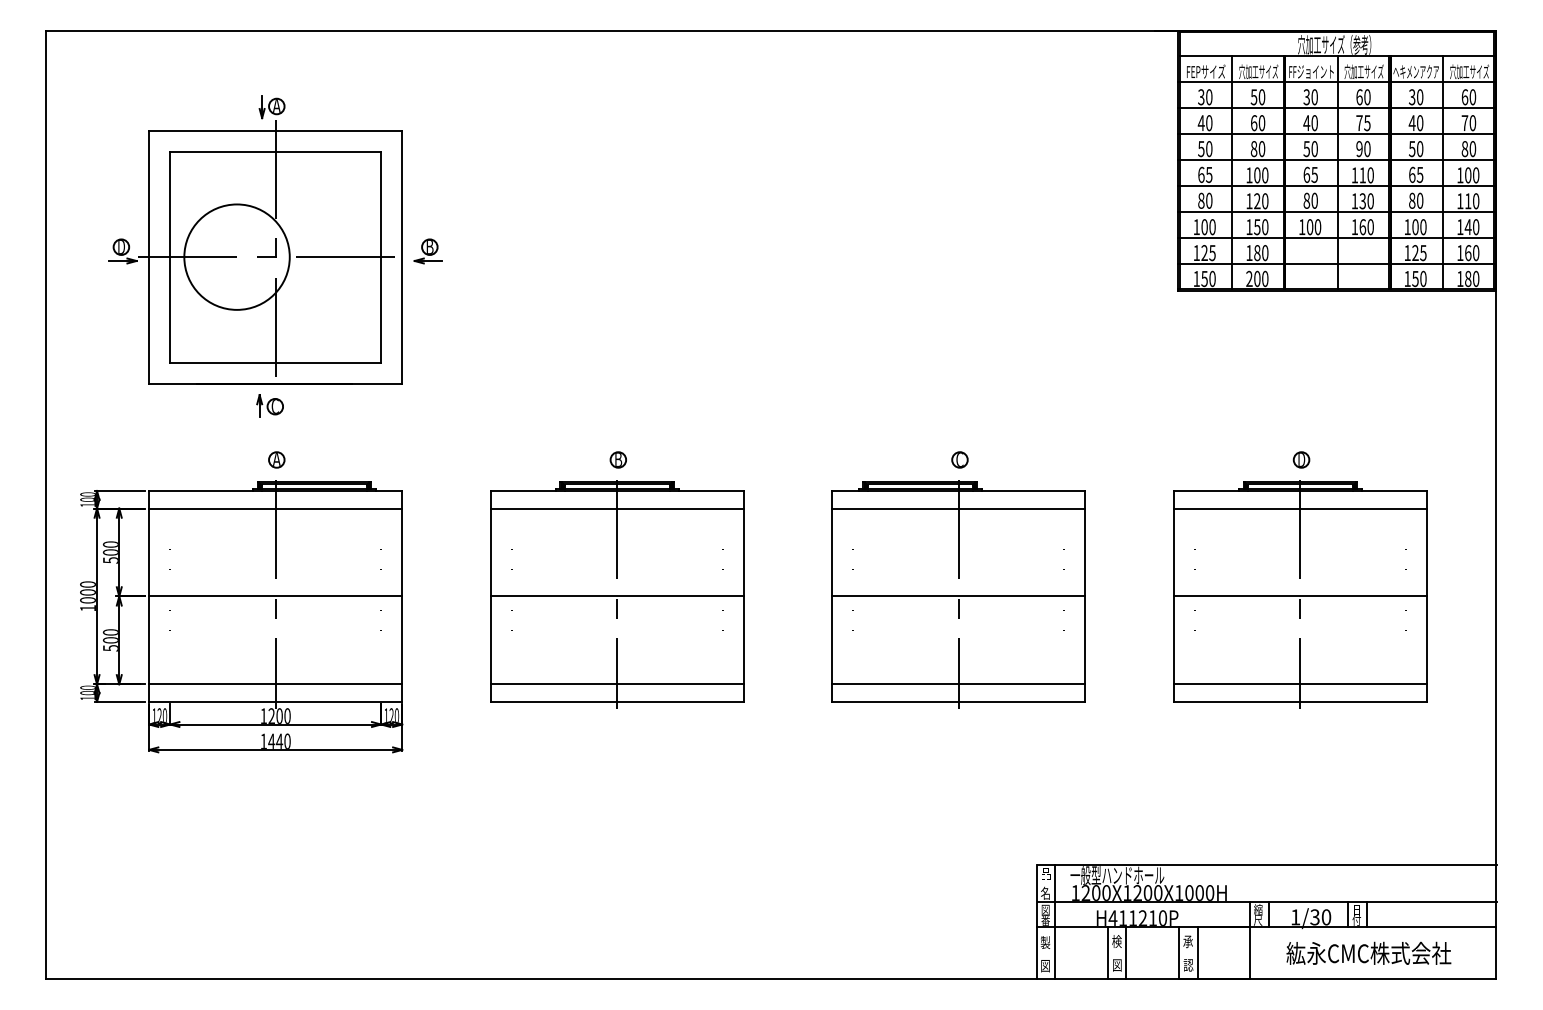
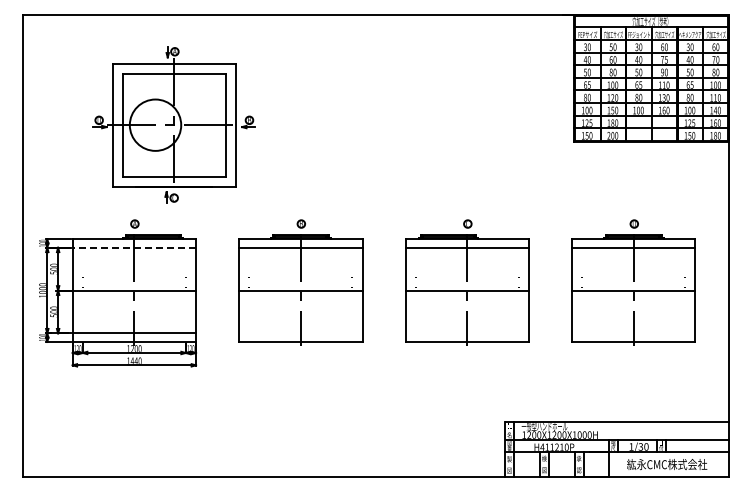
part: (273, 255) -> (173, 124), moved
line: (275, 508) -> (134, 247), solid -> dashed
line: (616, 684) -> (300, 333), removed
line: (957, 684) -> (466, 333), removed
line: (1299, 684) -> (633, 333), removed

